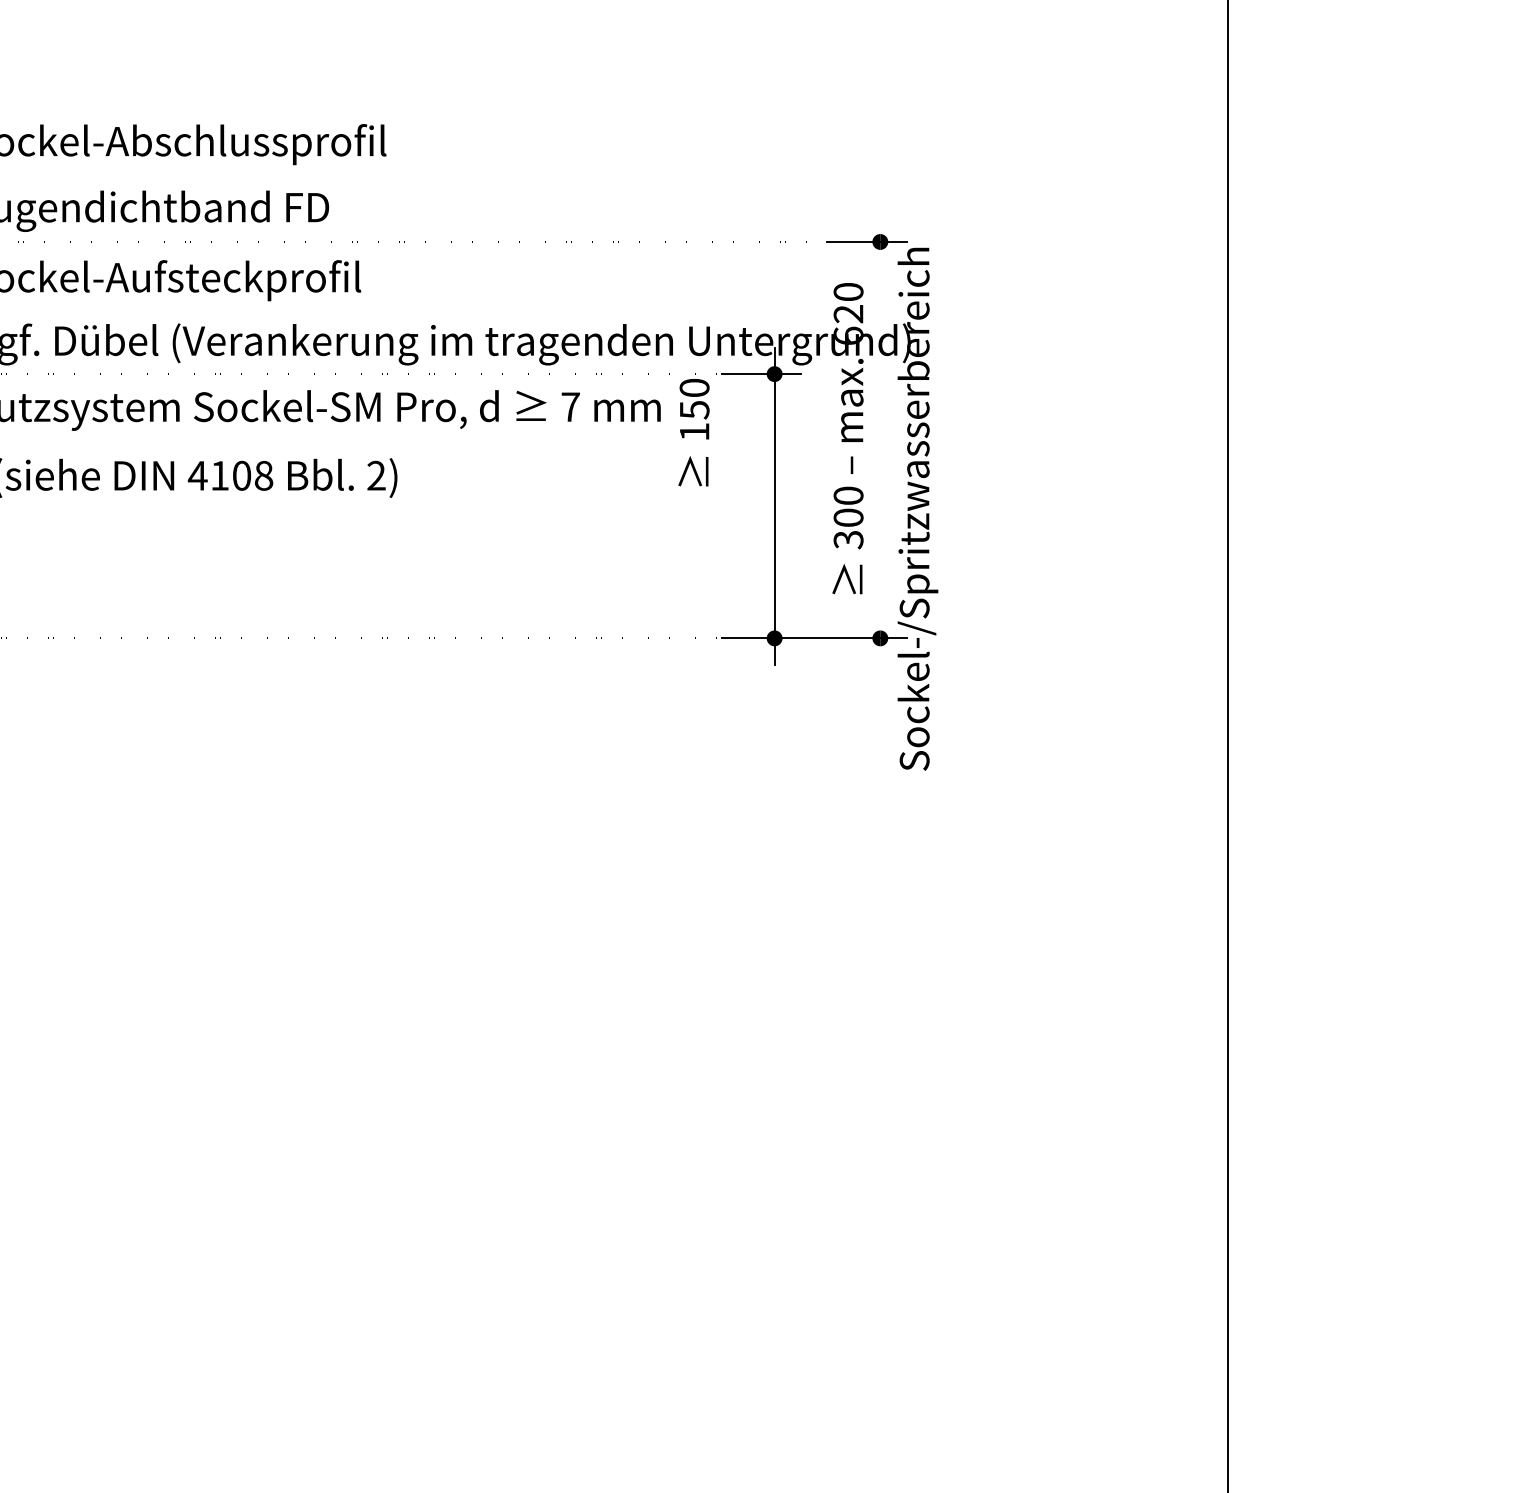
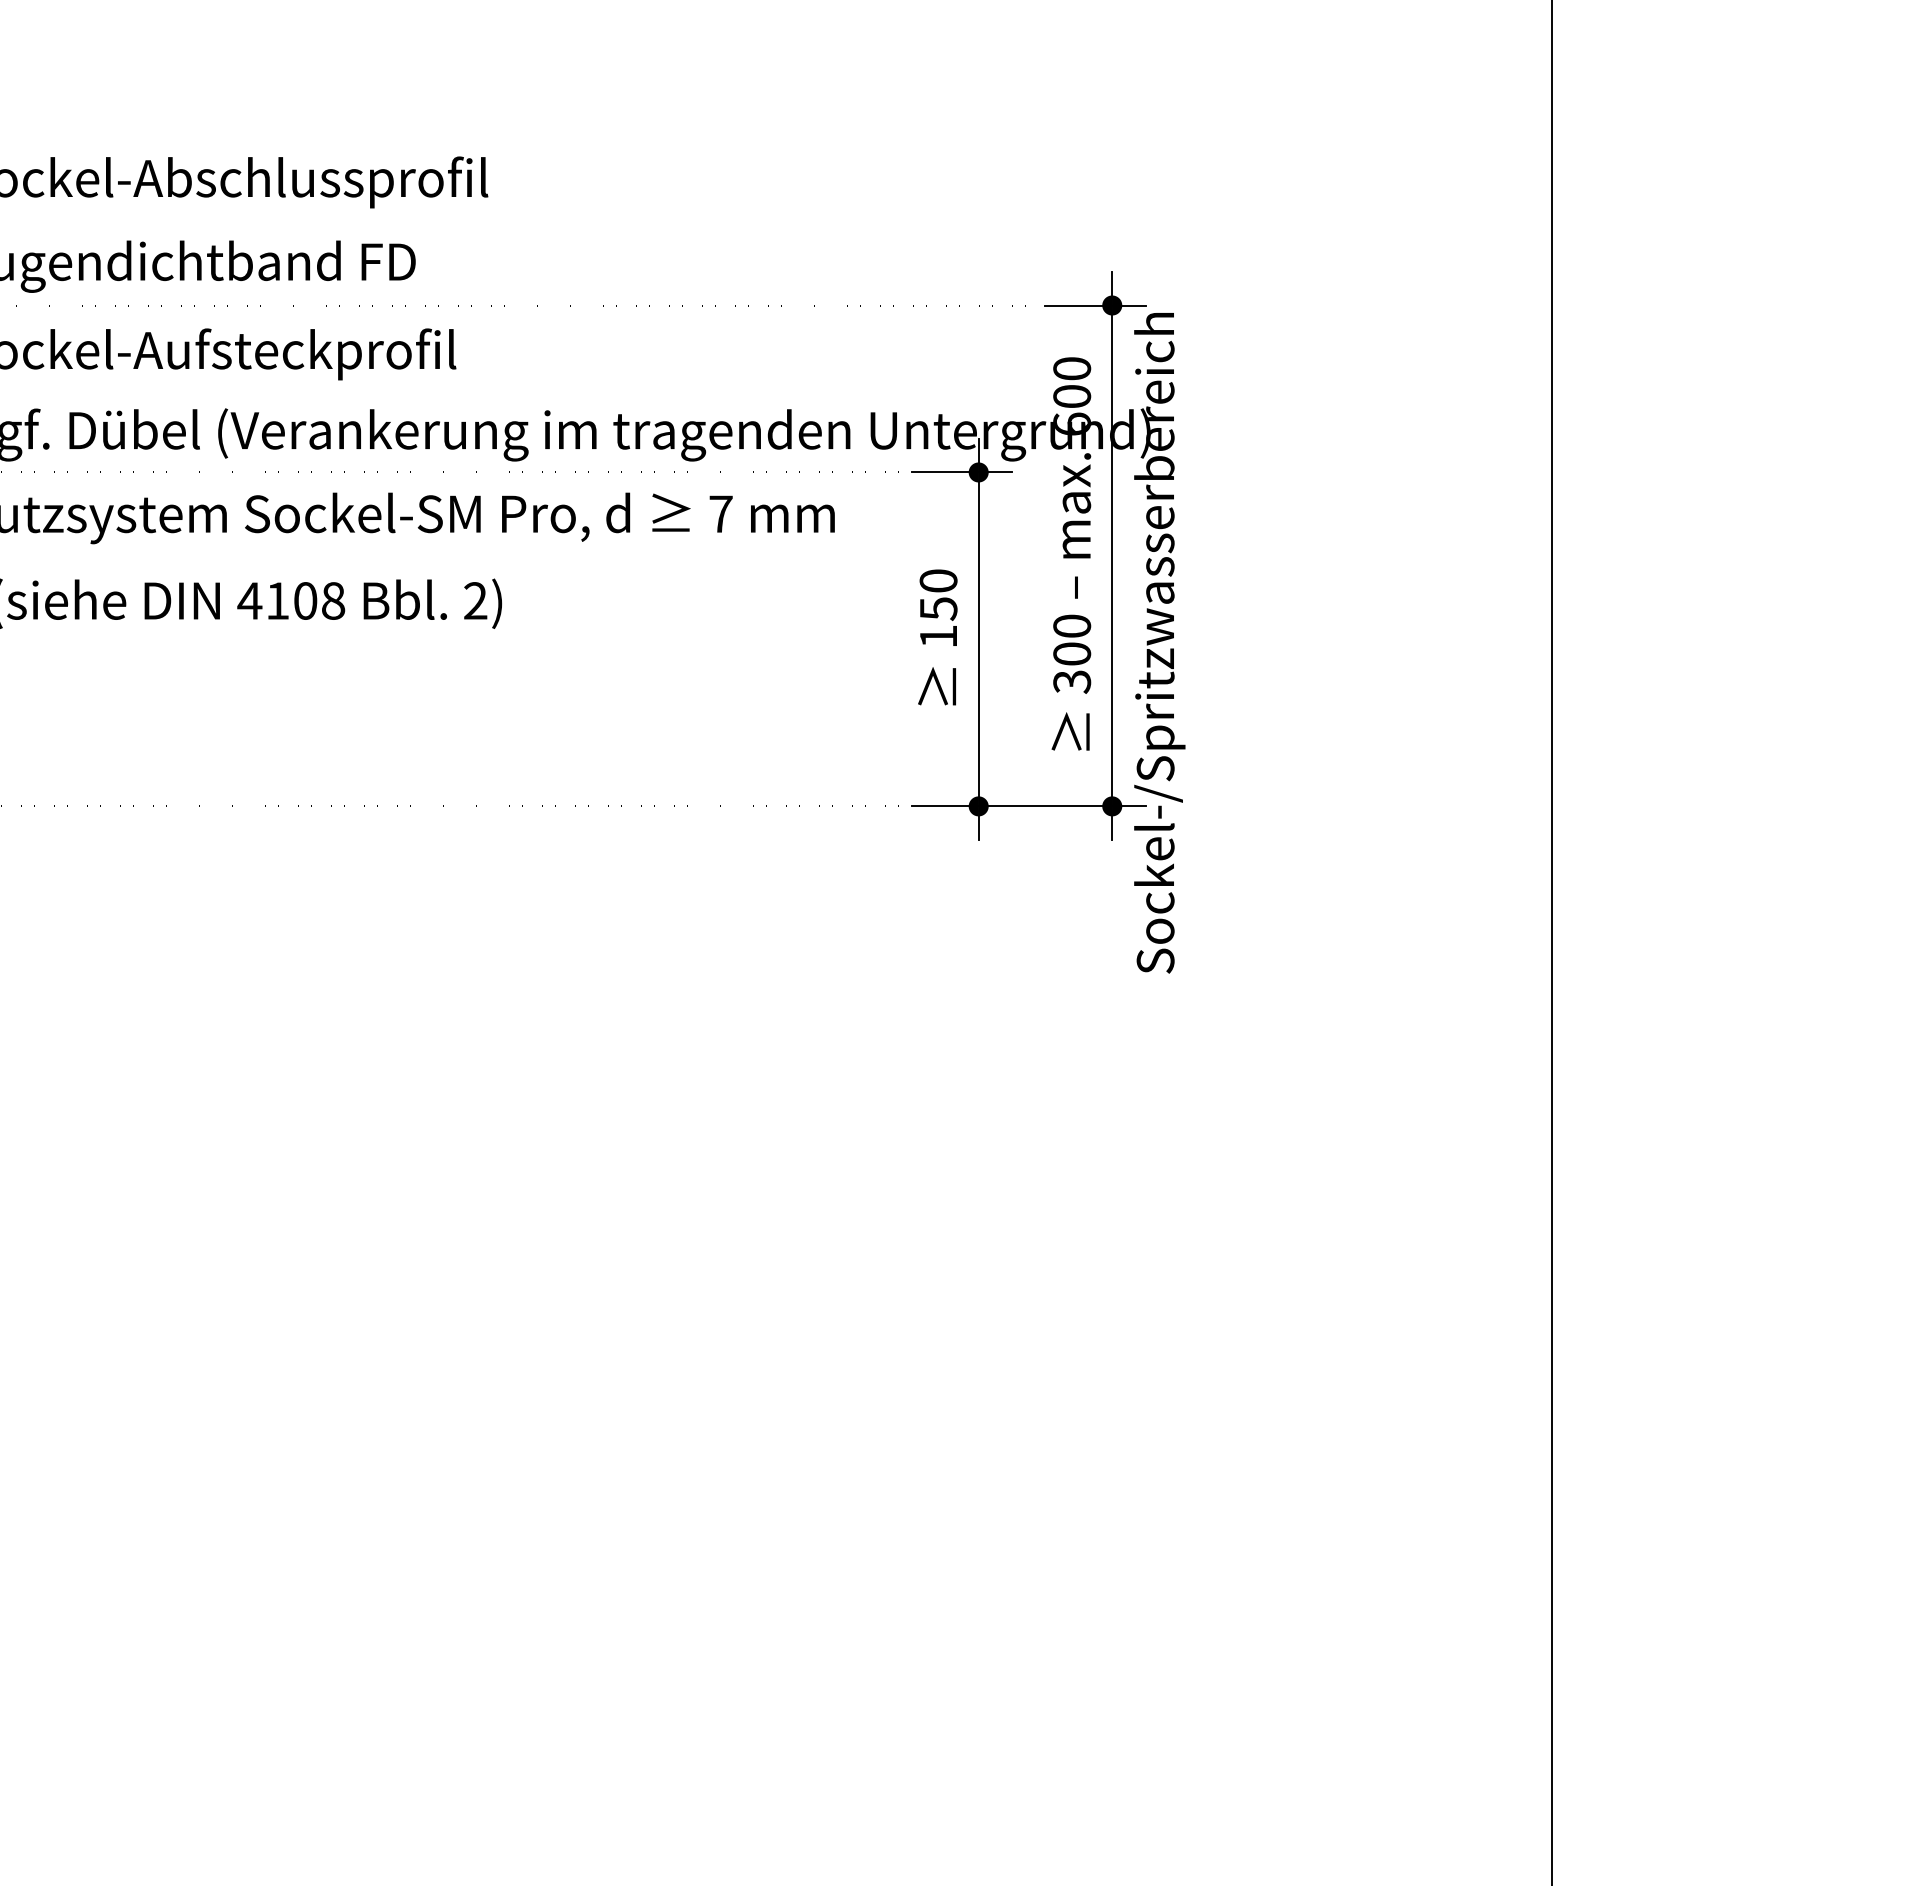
text: (848, 313) -> (1072, 396), 620 -> 600
text: (693, 432) -> (937, 637), moved
line: (880, 439) -> (1112, 555), added

